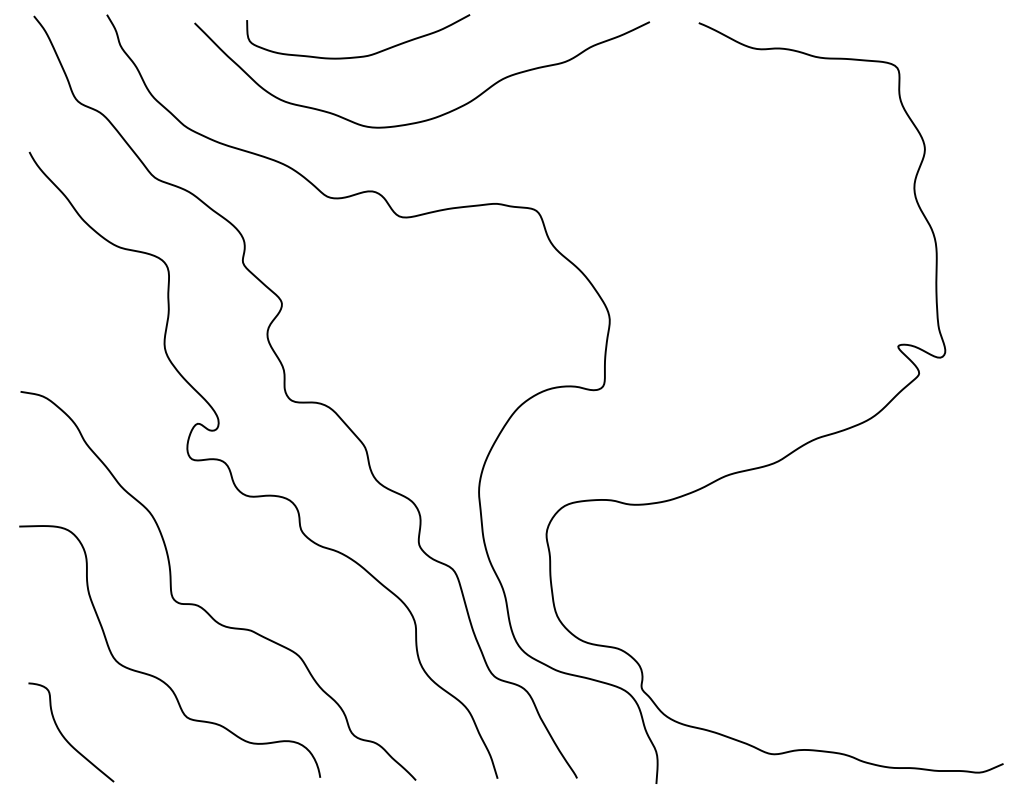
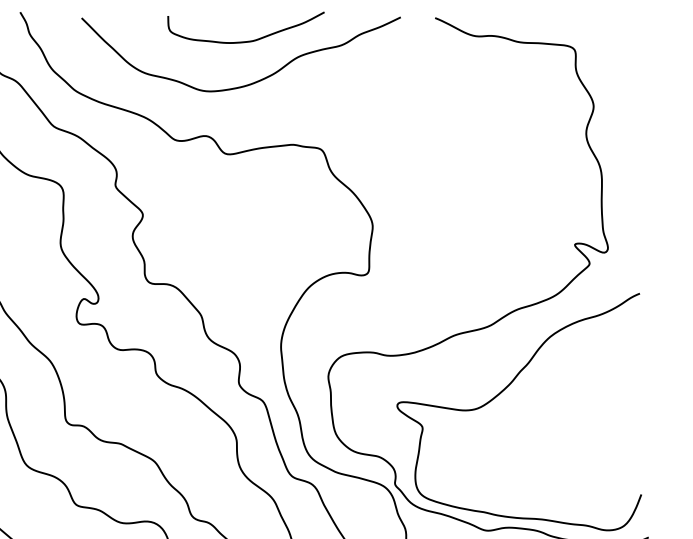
curve: (362, 55) -> (249, 40), moved
curve: (797, 554) -> (504, 390), added

